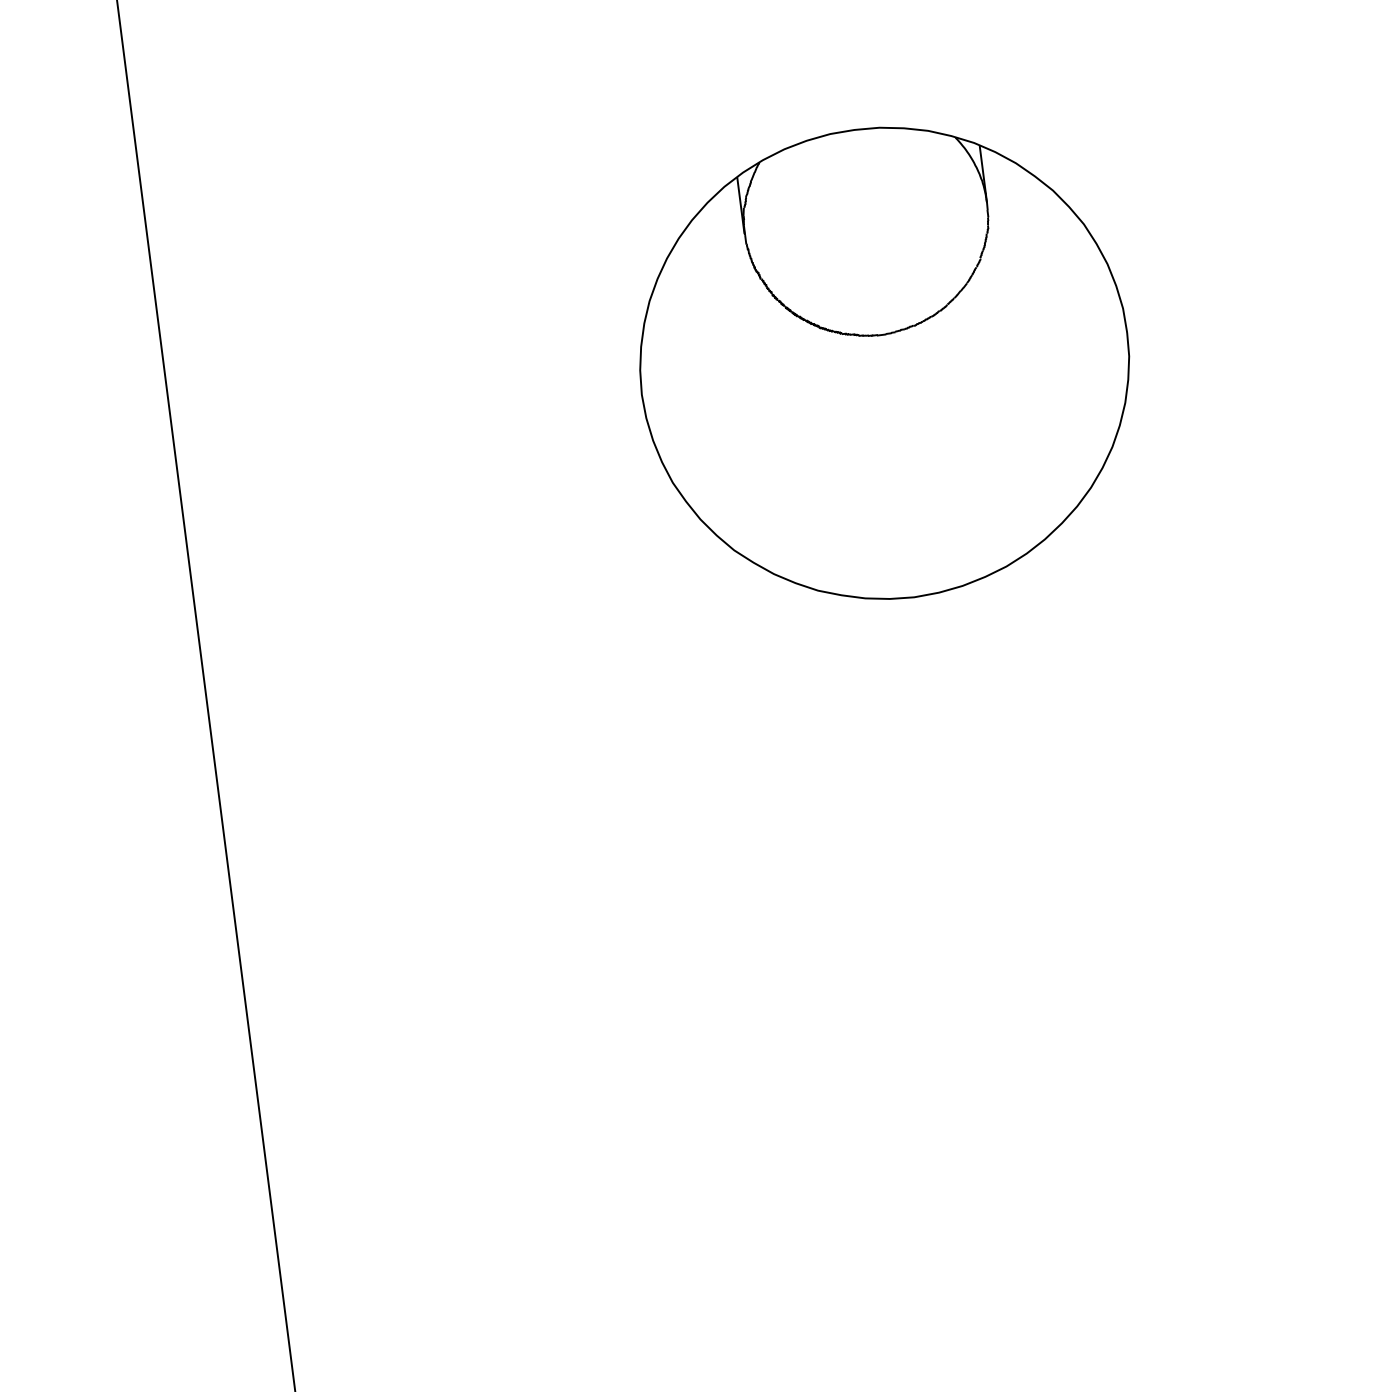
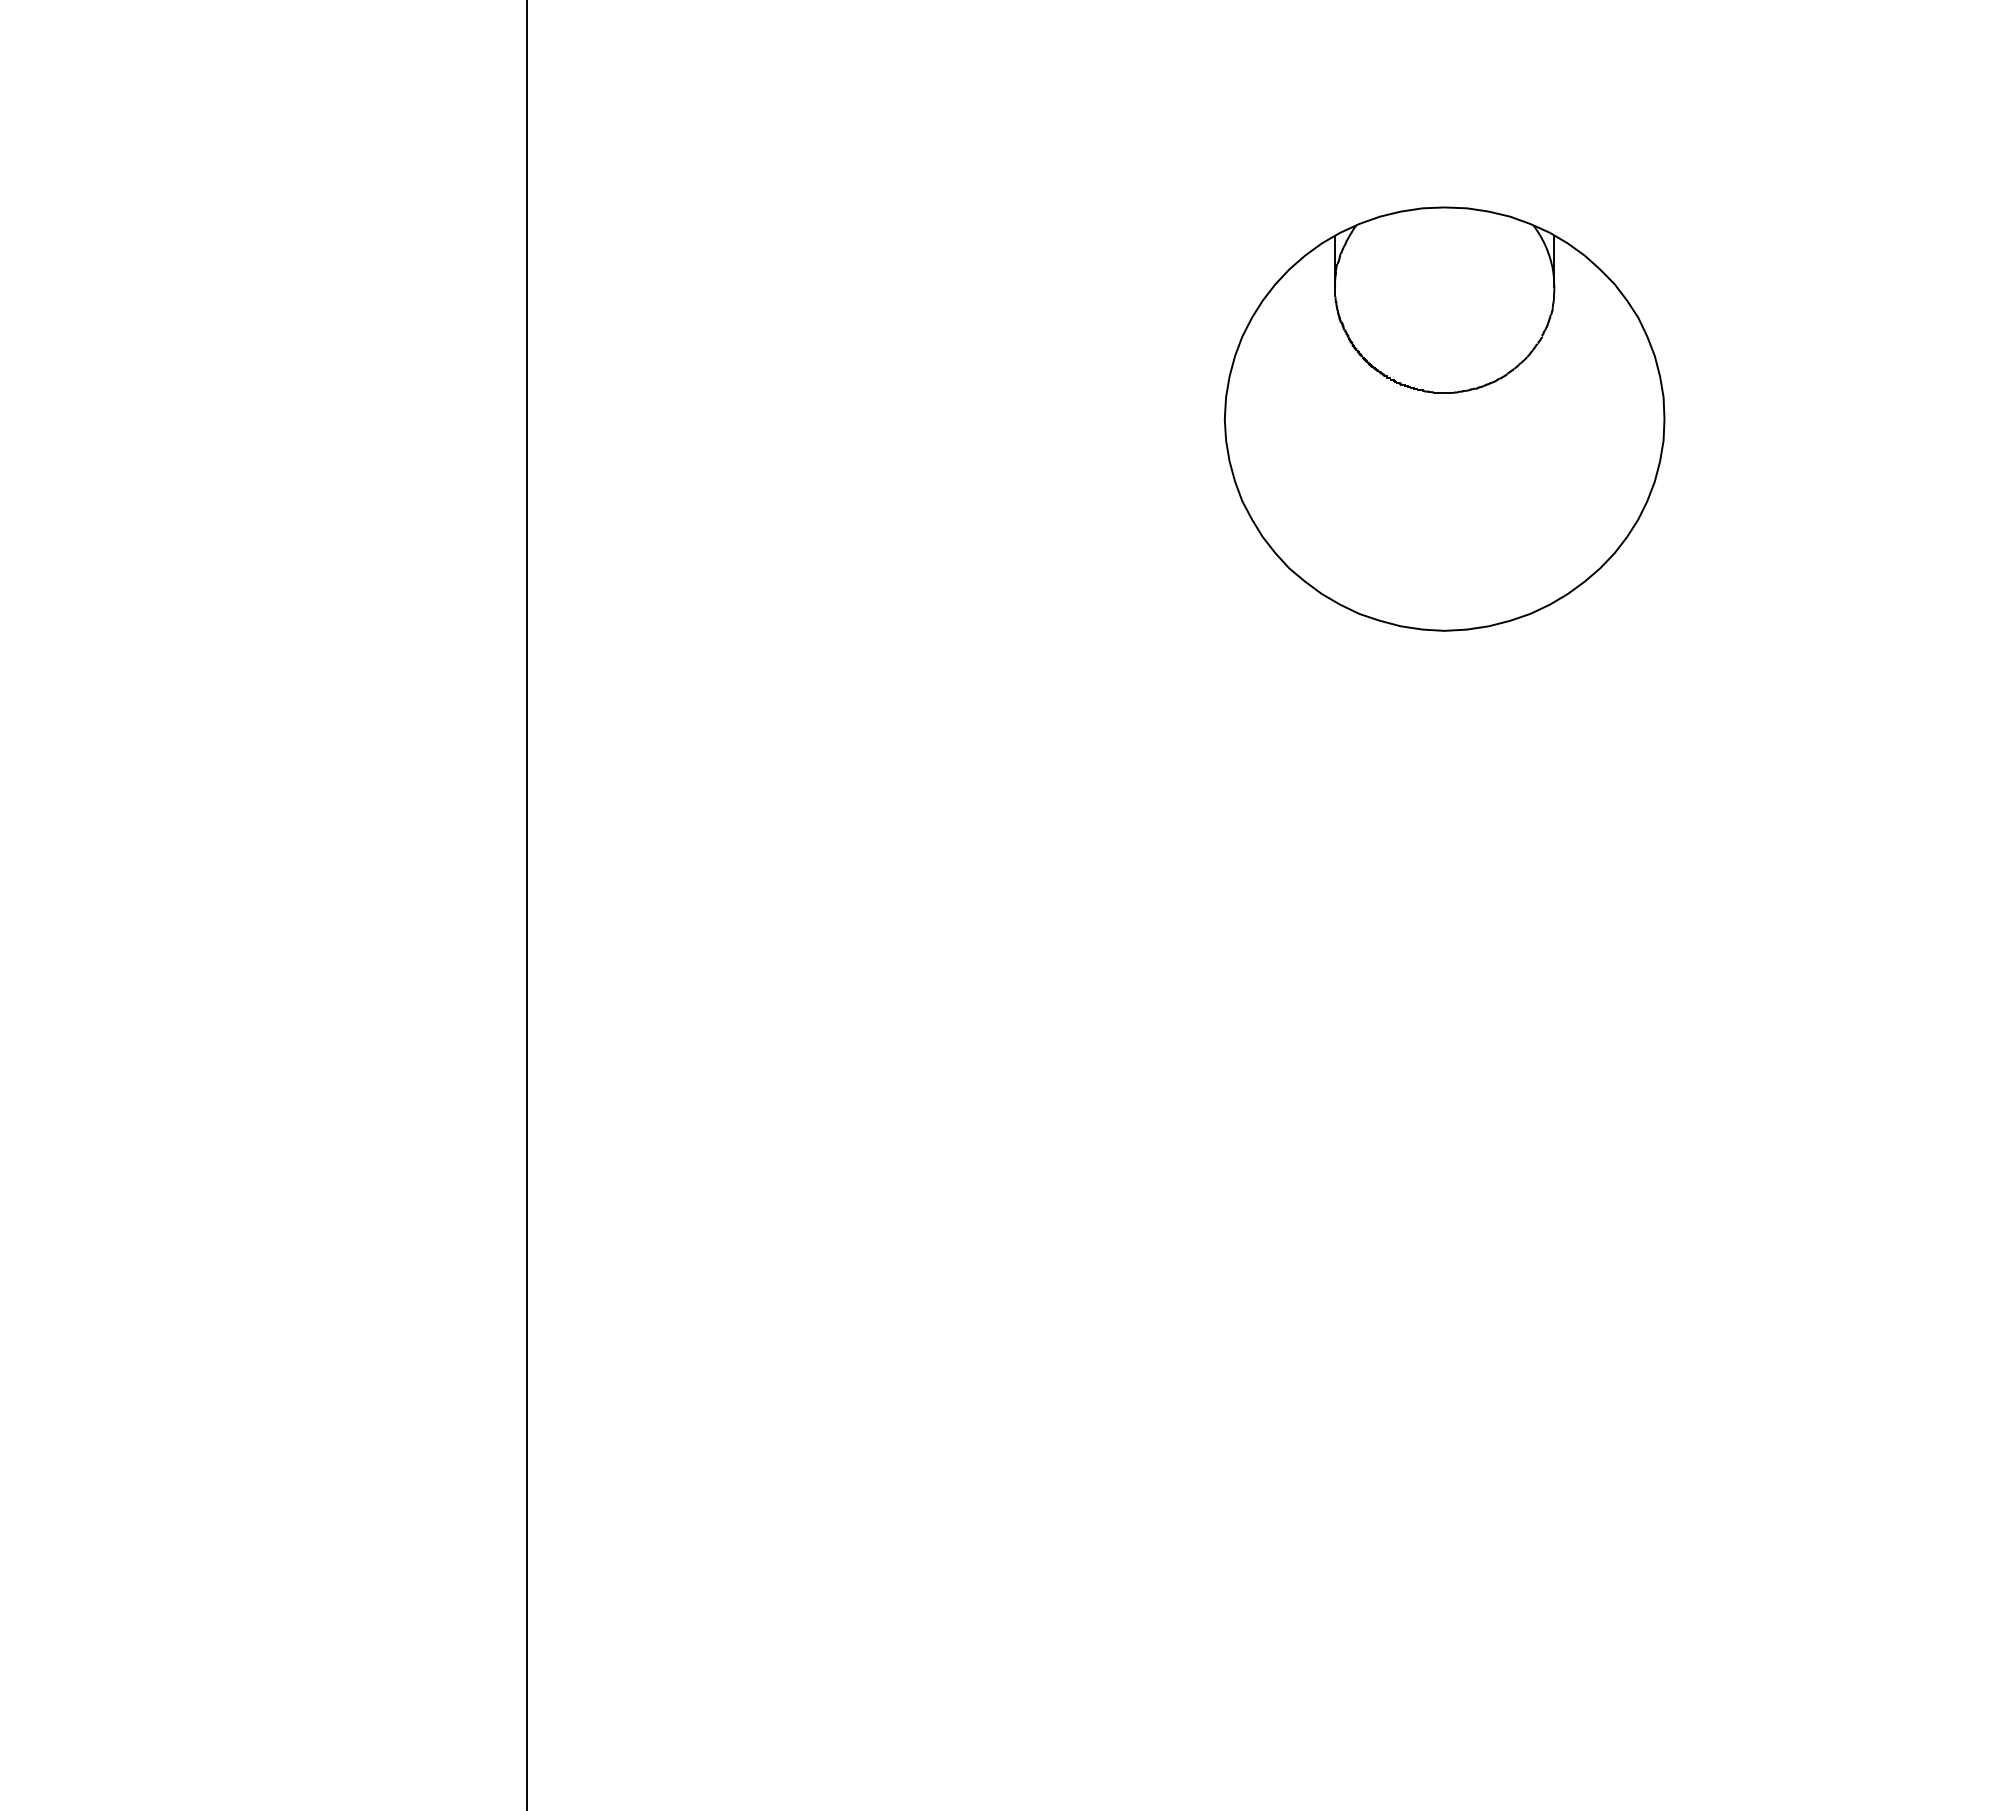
part: (884, 363) -> (1444, 418), size x0.7

